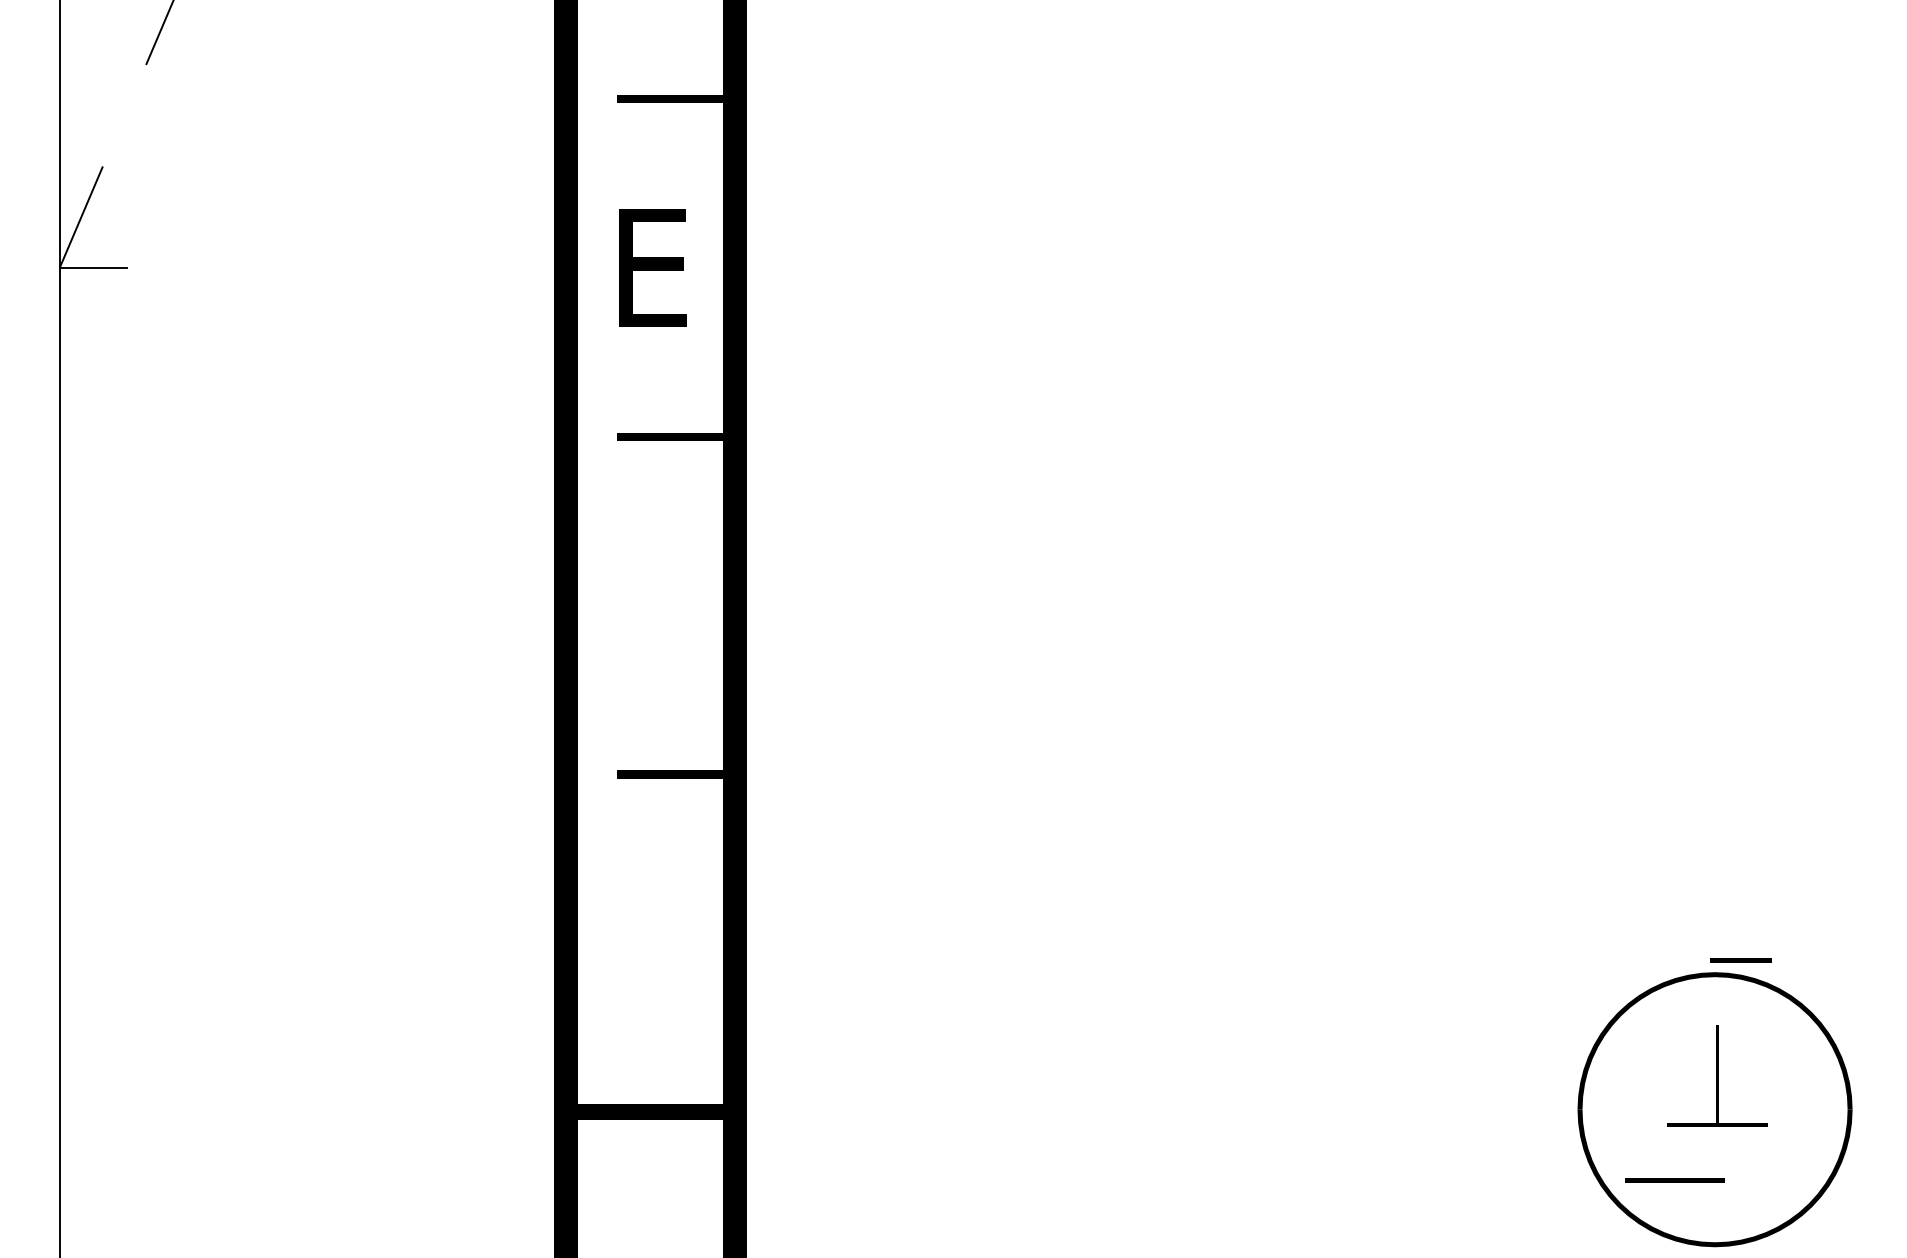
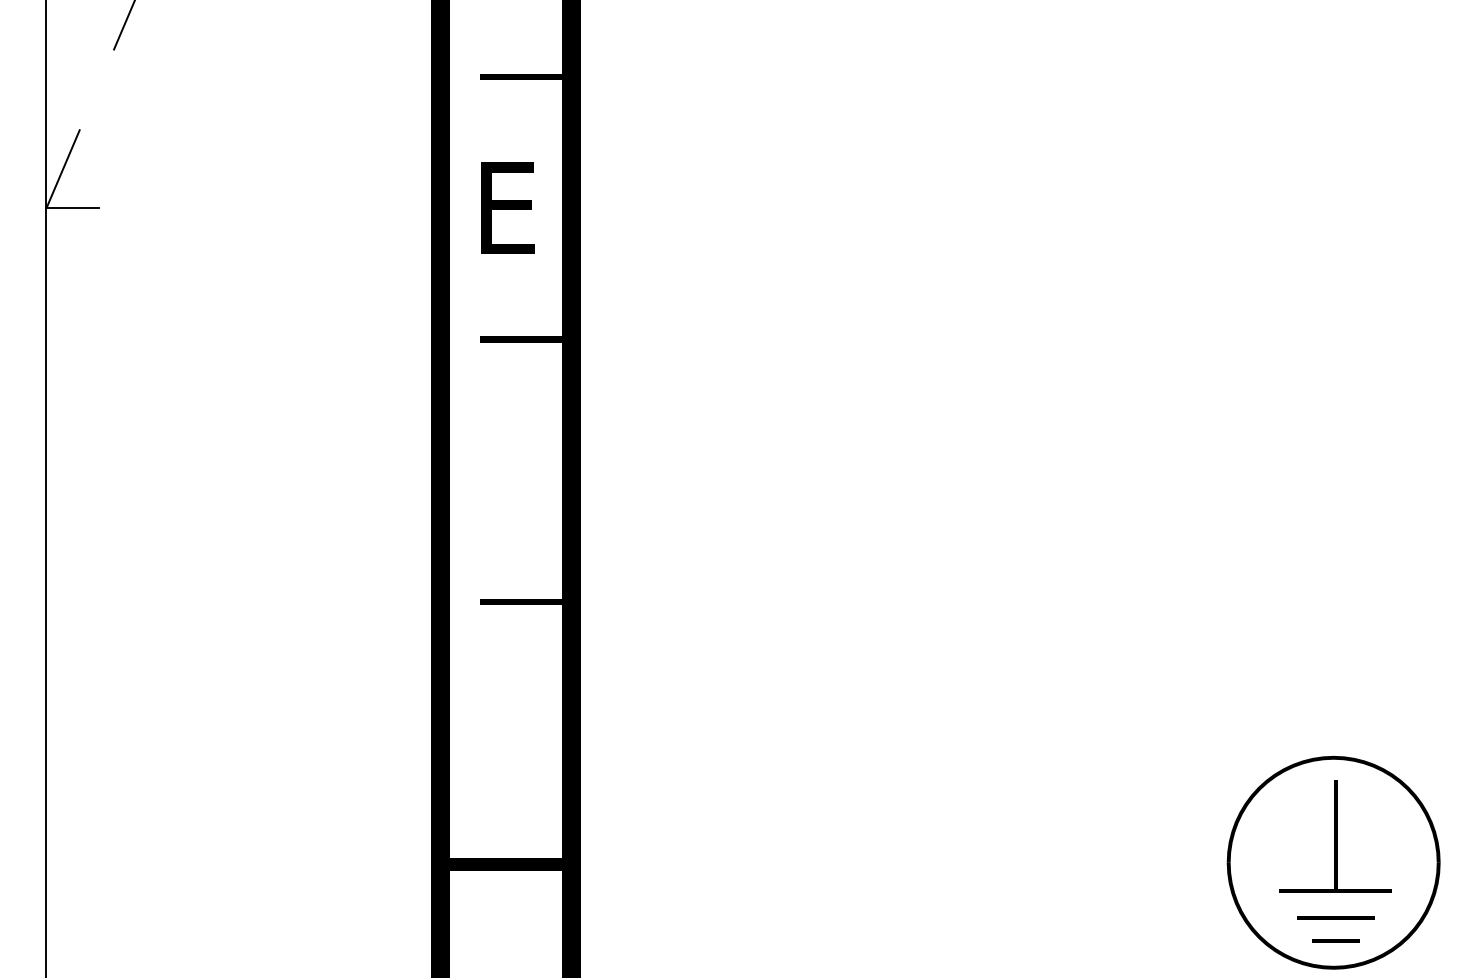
line: (1740, 960) -> (1335, 940), moved
part: (1717, 1075) -> (1335, 836), size x1.43
line: (1674, 1180) -> (1335, 917), moved

